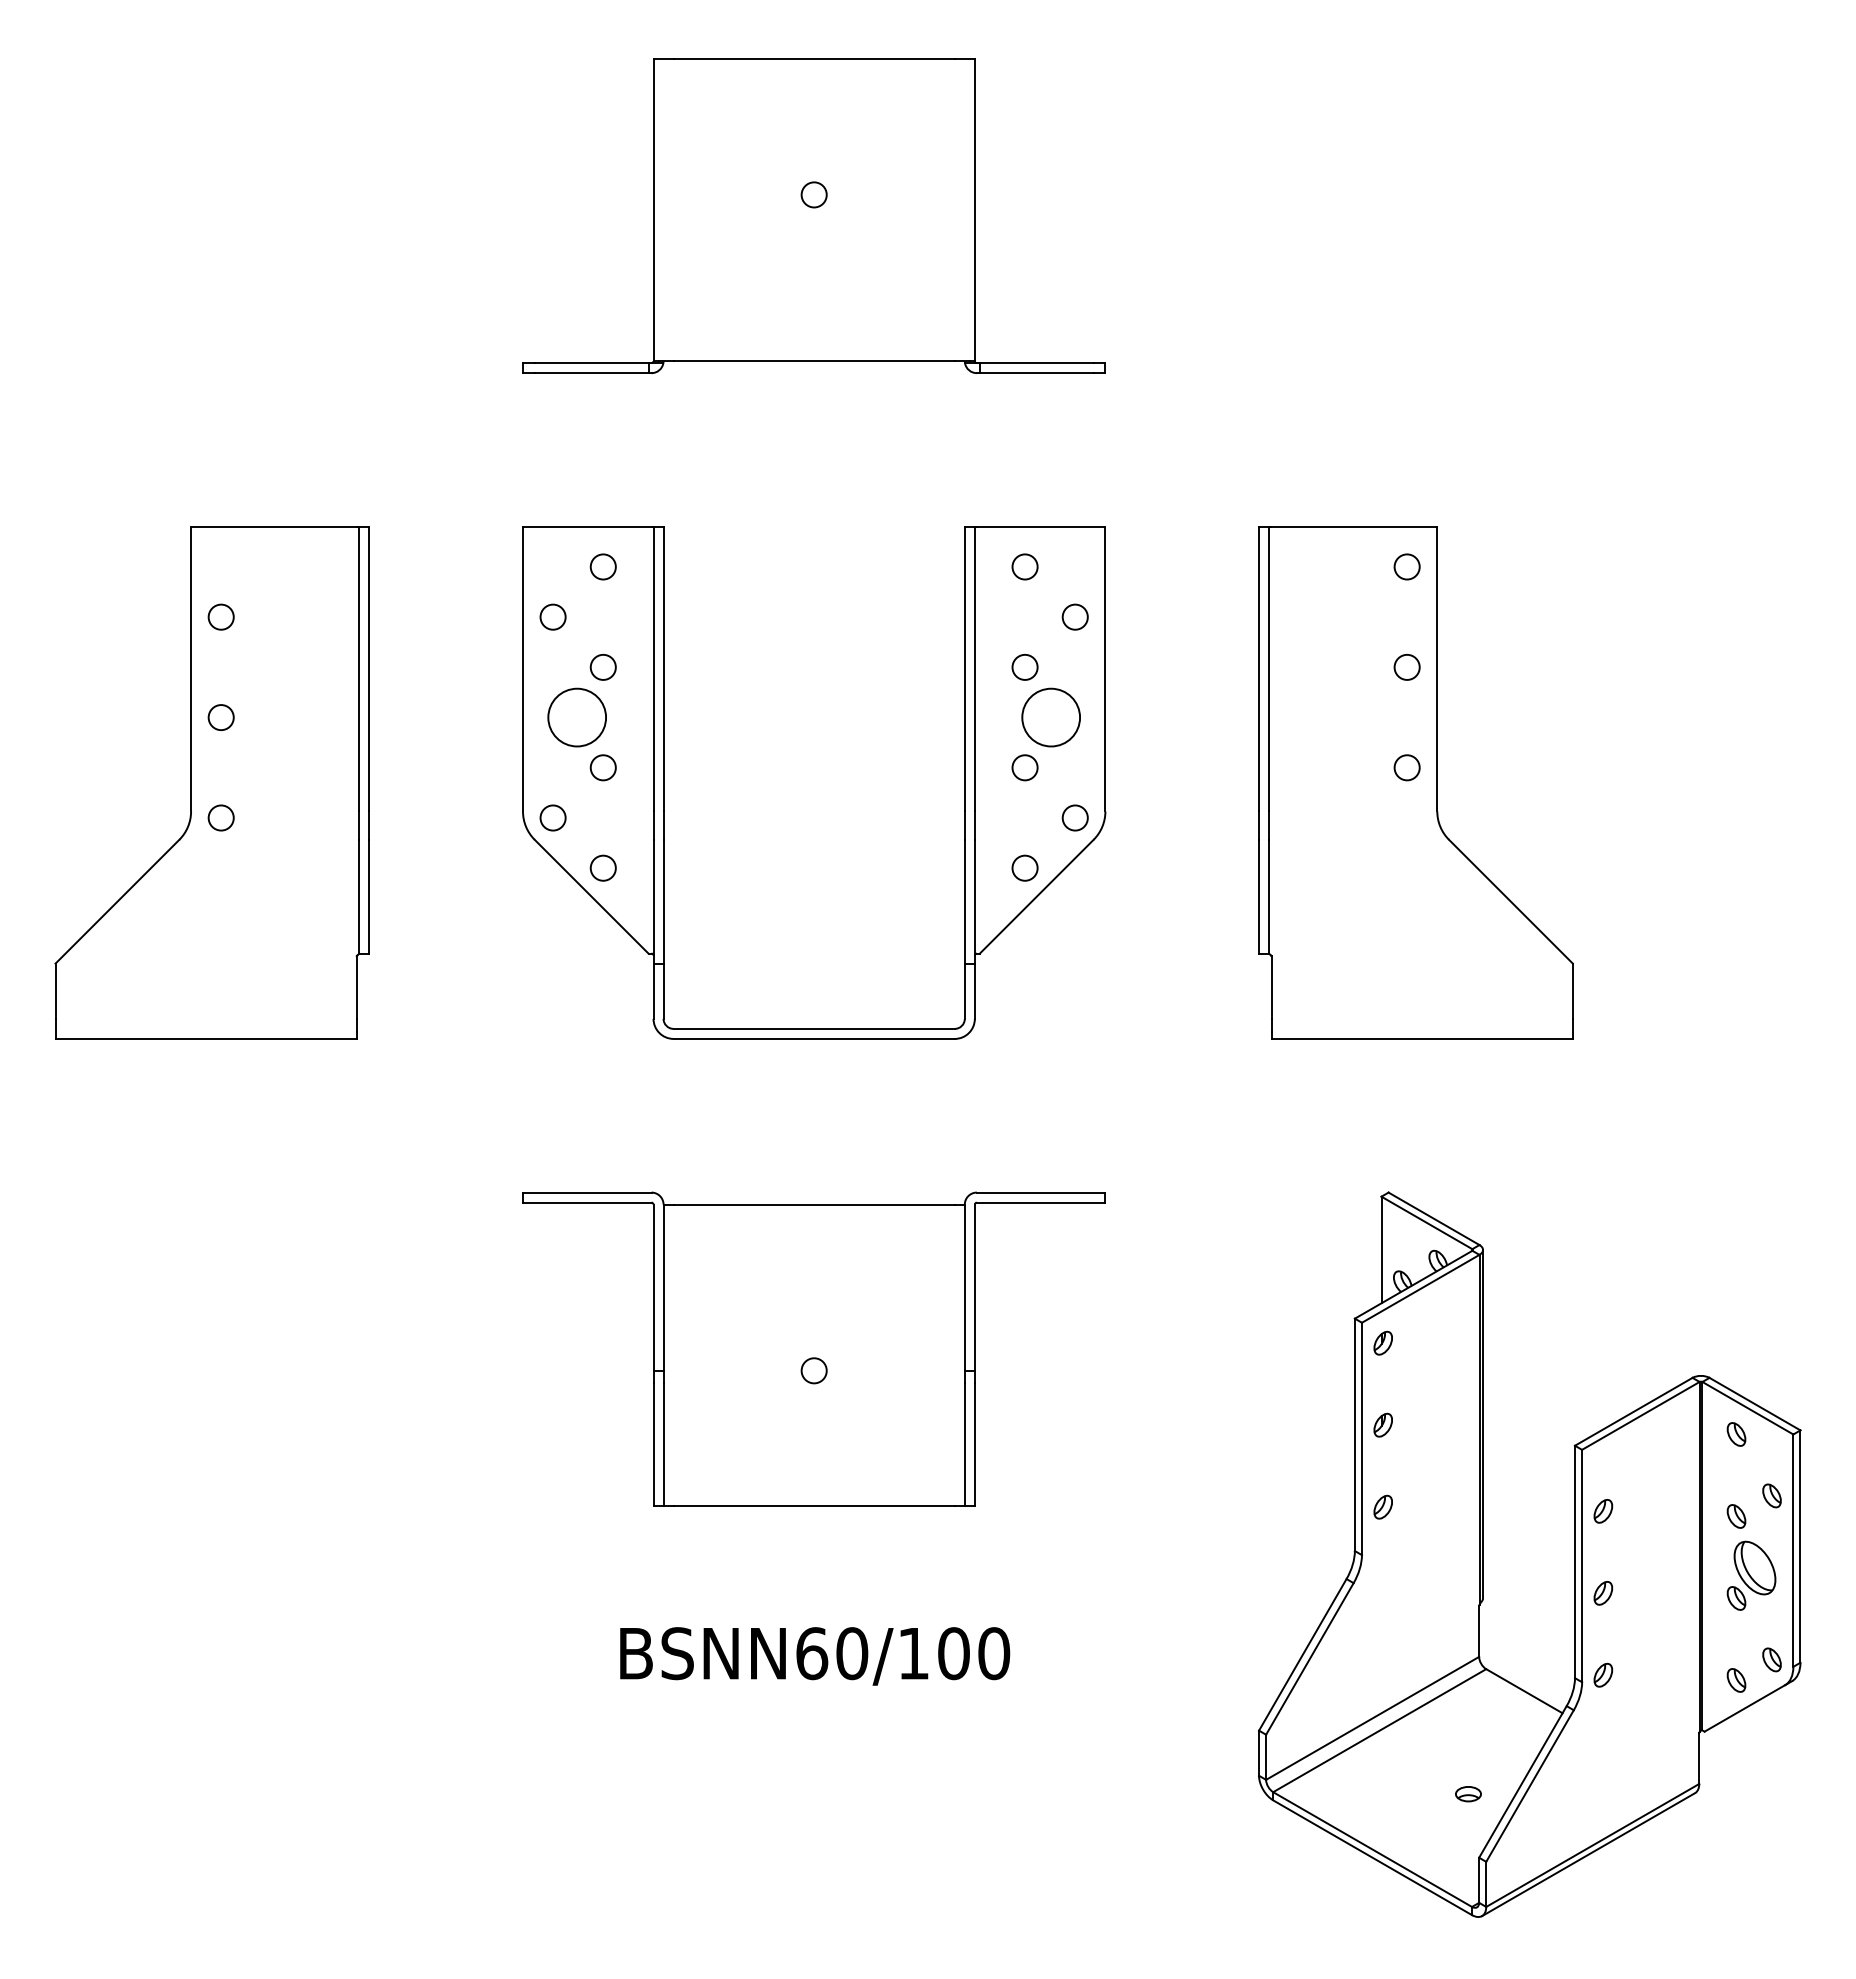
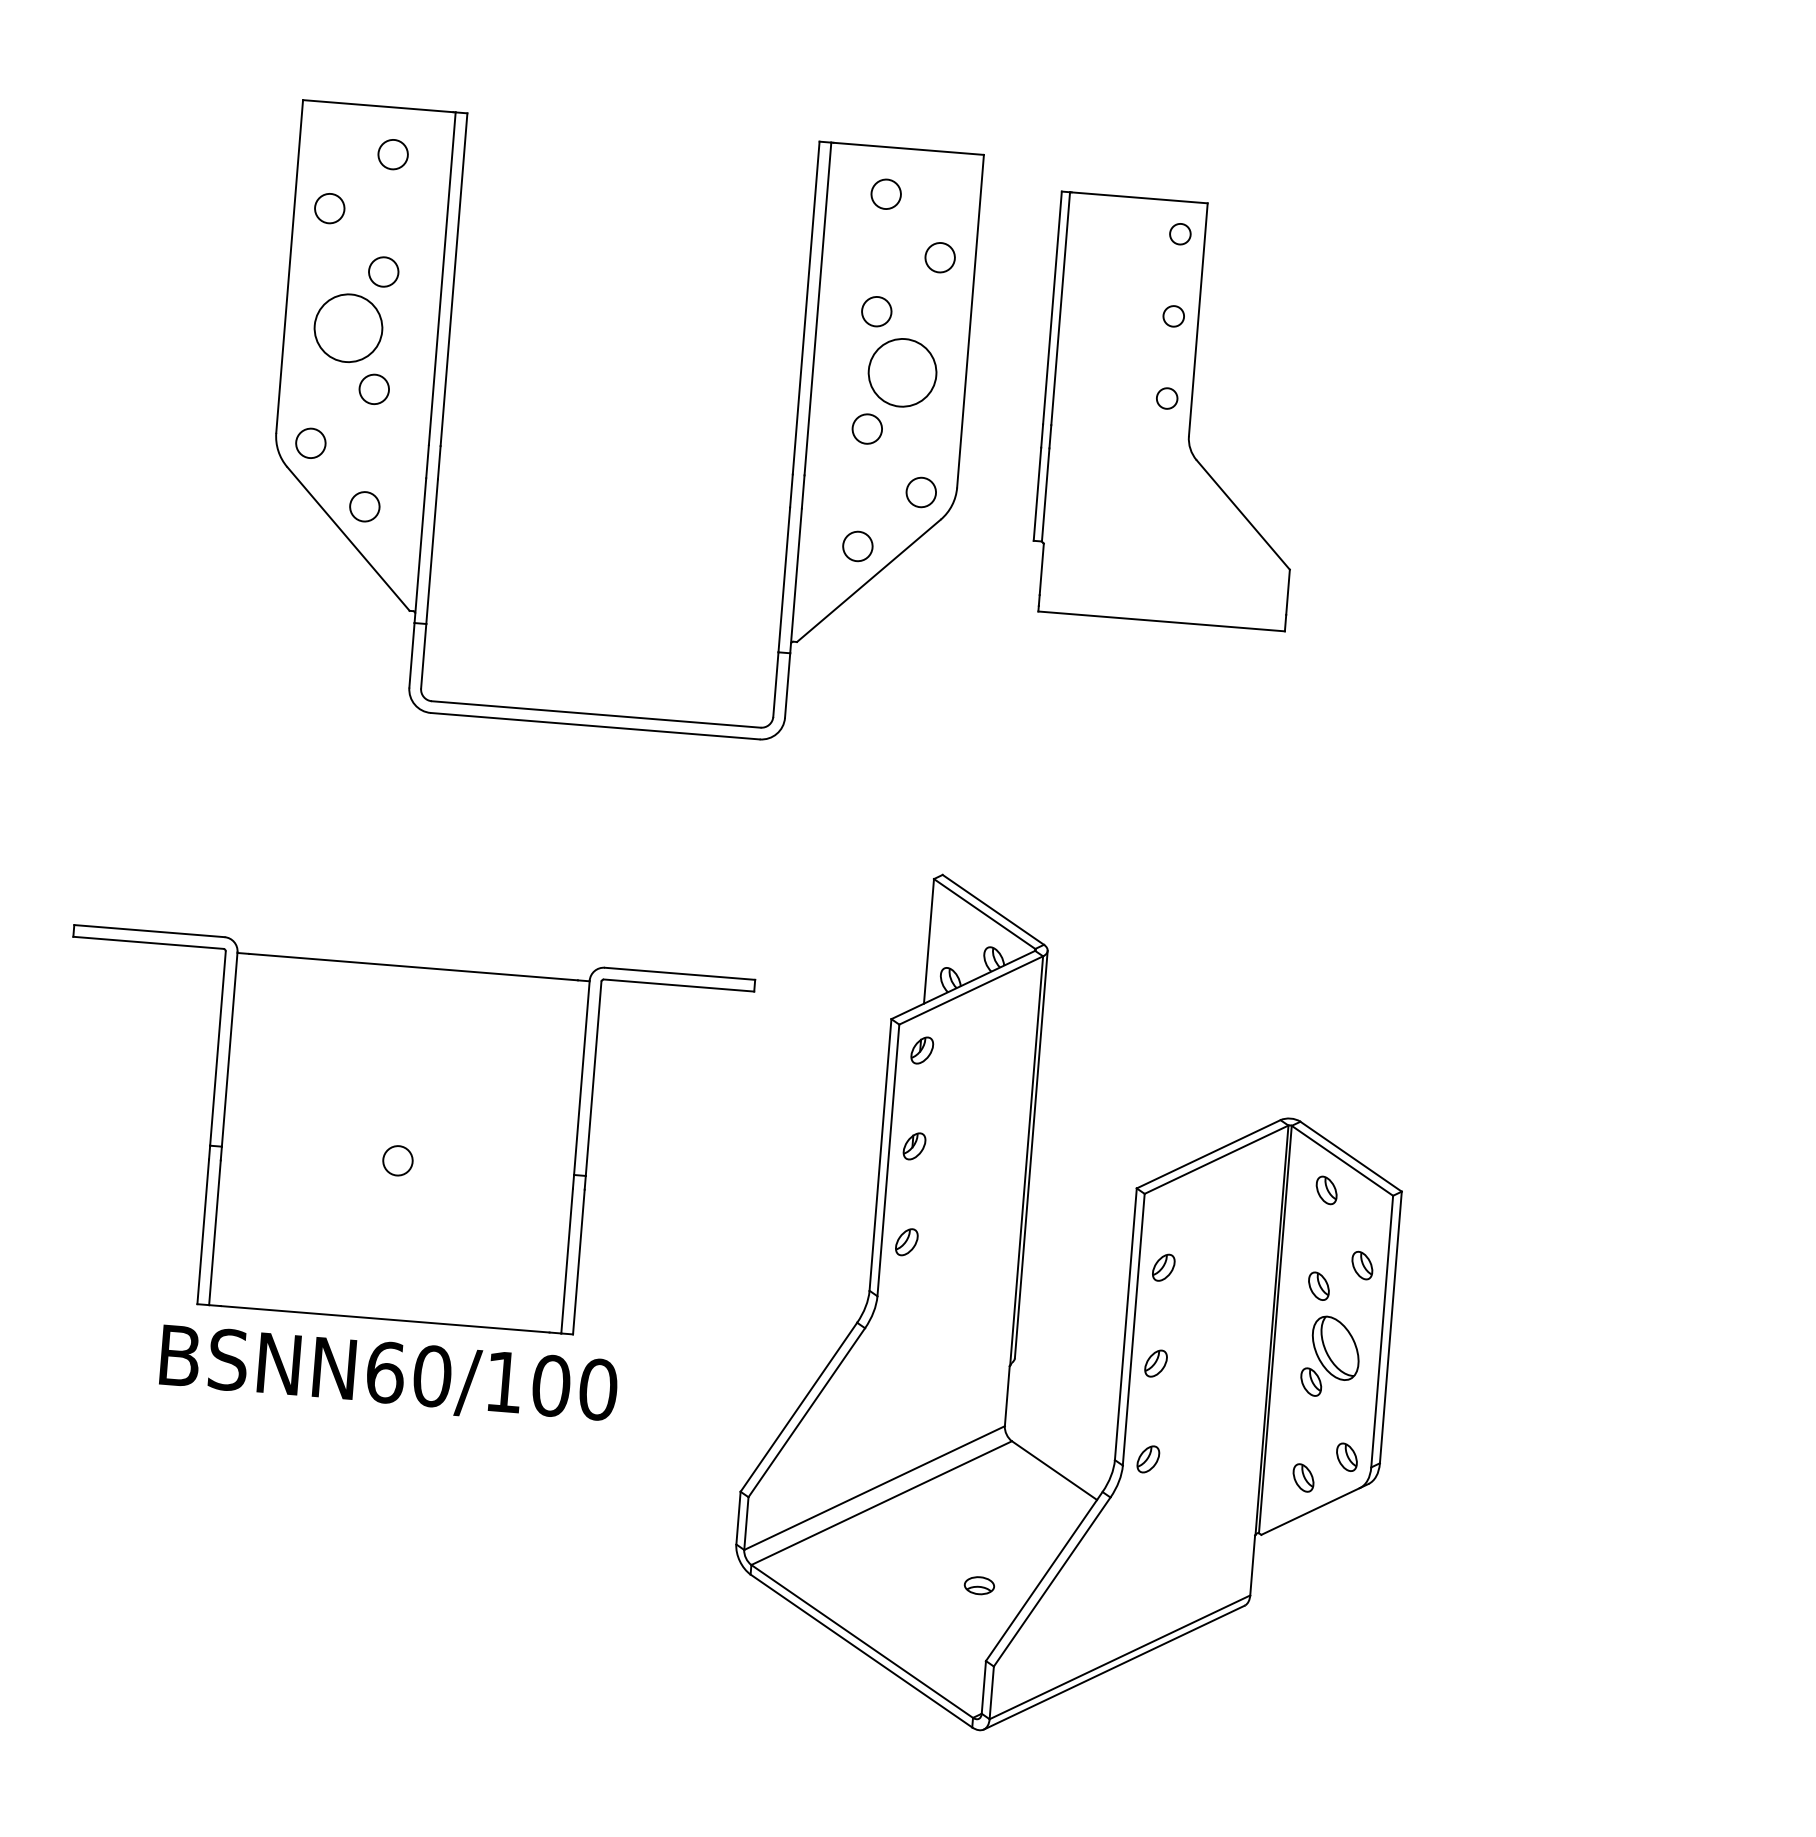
part: (664, 782) -> (444, 412), moved
part: (1415, 782) -> (1172, 410), size x0.7
part: (813, 1348) -> (399, 1134), moved
part: (1574, 1554) -> (1125, 1315), moved

